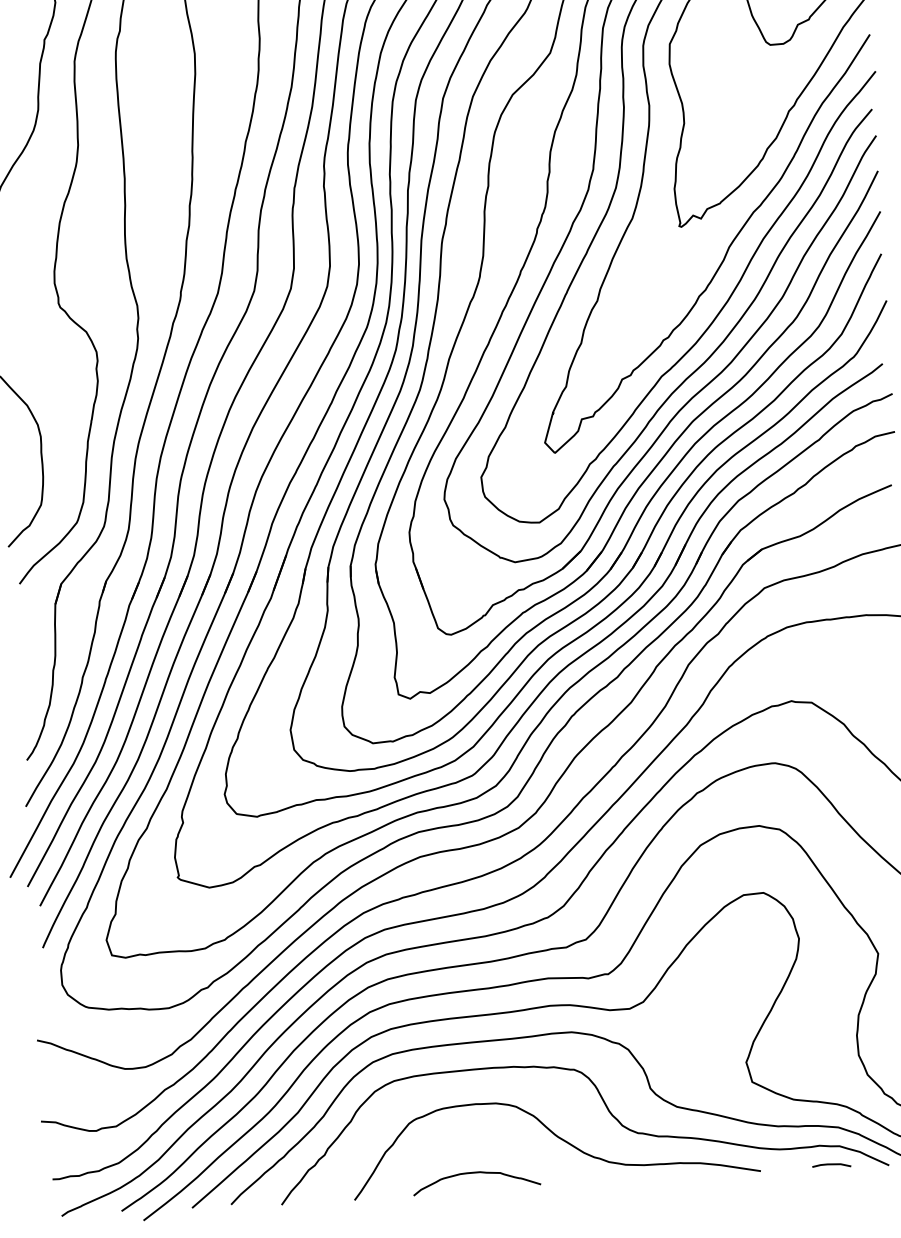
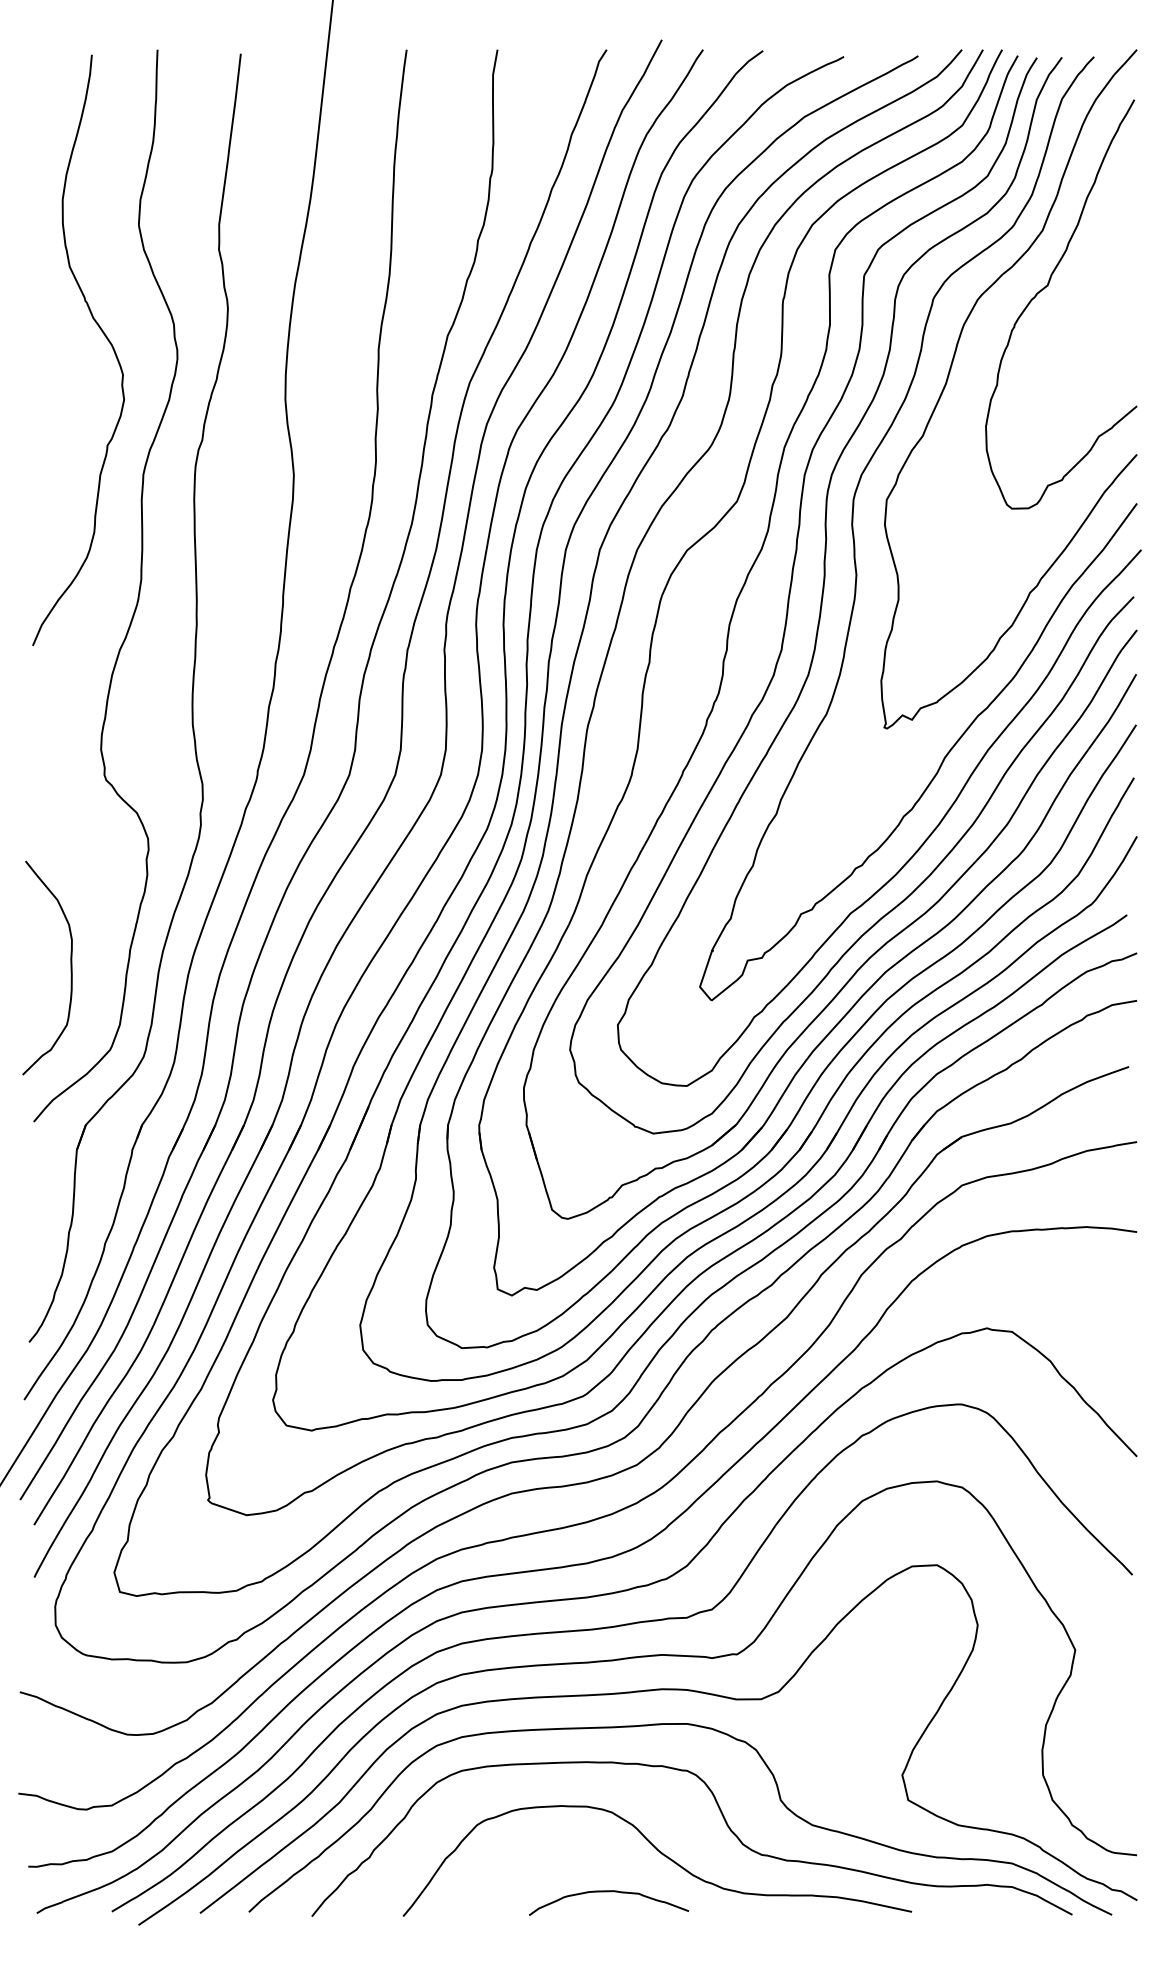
line: (831, 1164) -> (1000, 1909), removed
curve: (476, 1173) -> (609, 1892), moved

